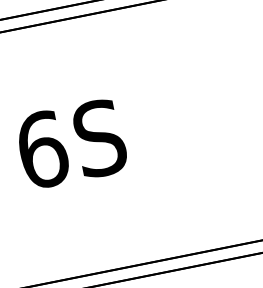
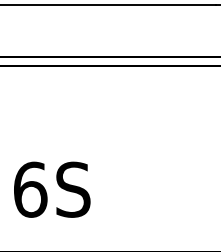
text: (71, 143) -> (52, 189), moved

